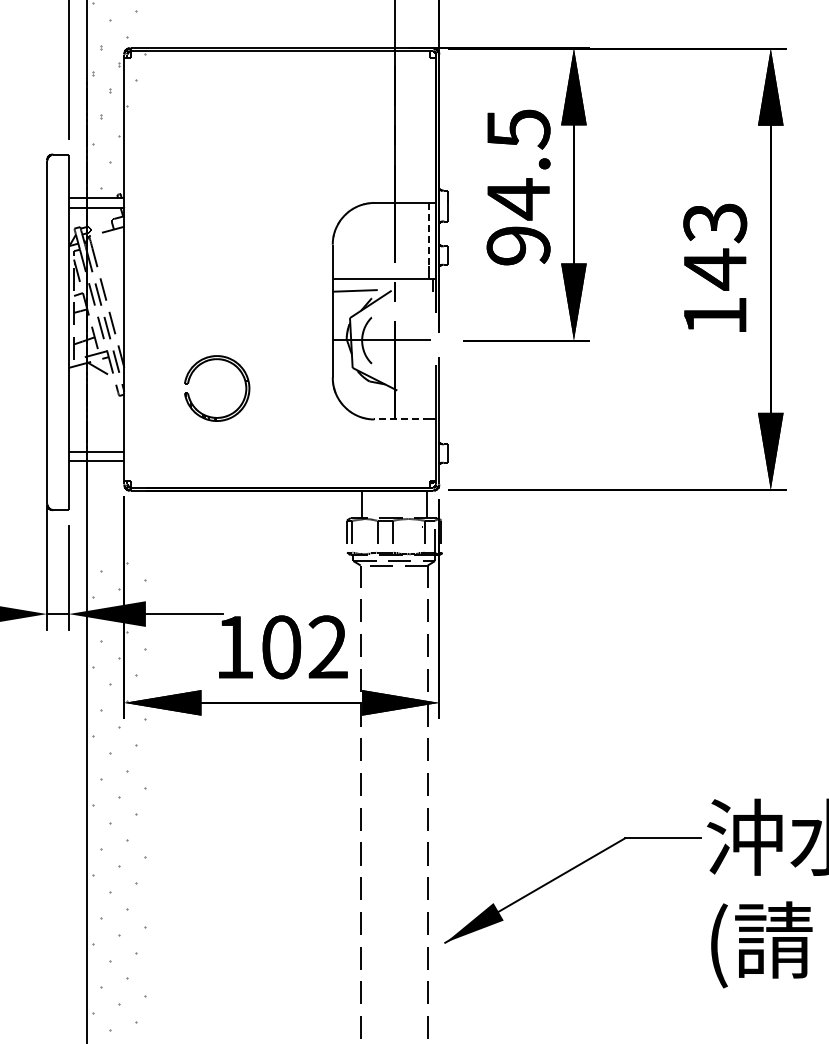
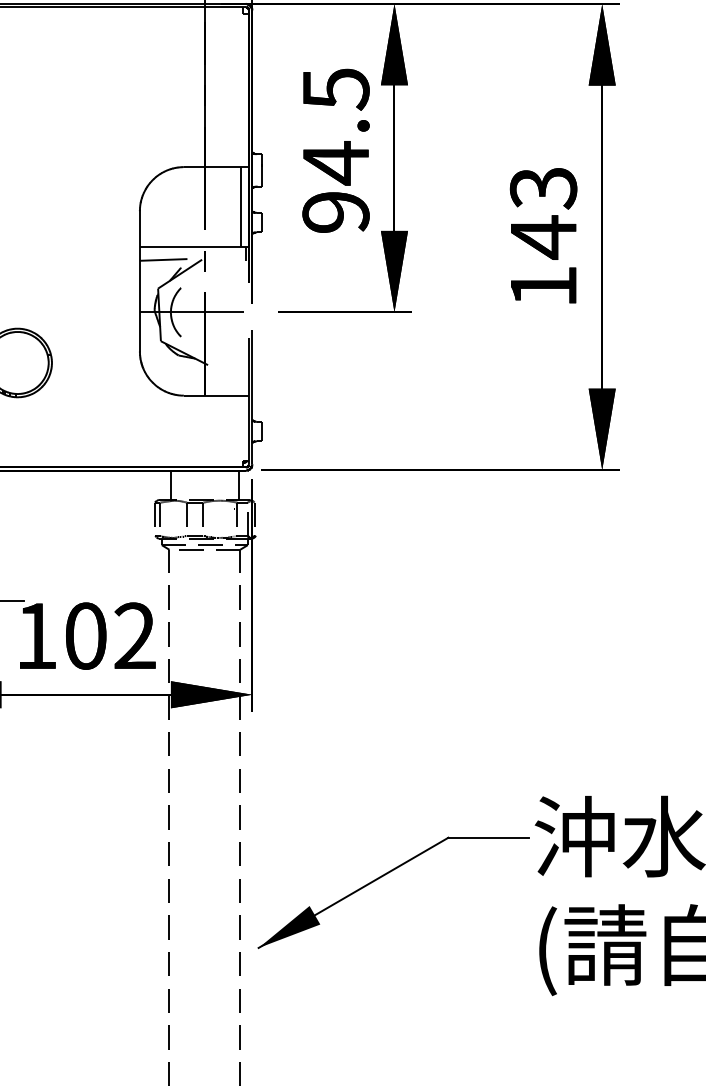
line: (428, 234) -> (240, 200), dashed -> solid
line: (402, 419) -> (213, 395), dashed -> solid

